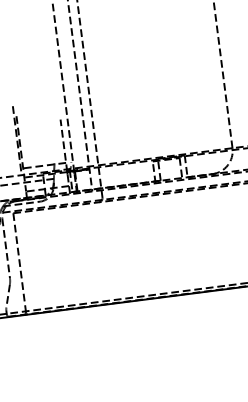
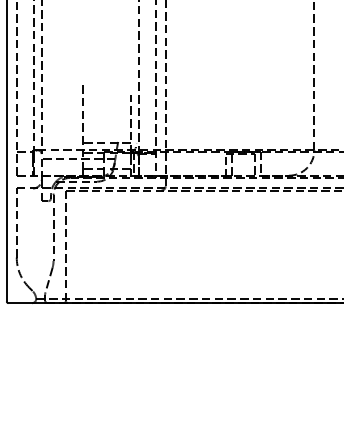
line: (17, 140) -> (80, 111), removed

